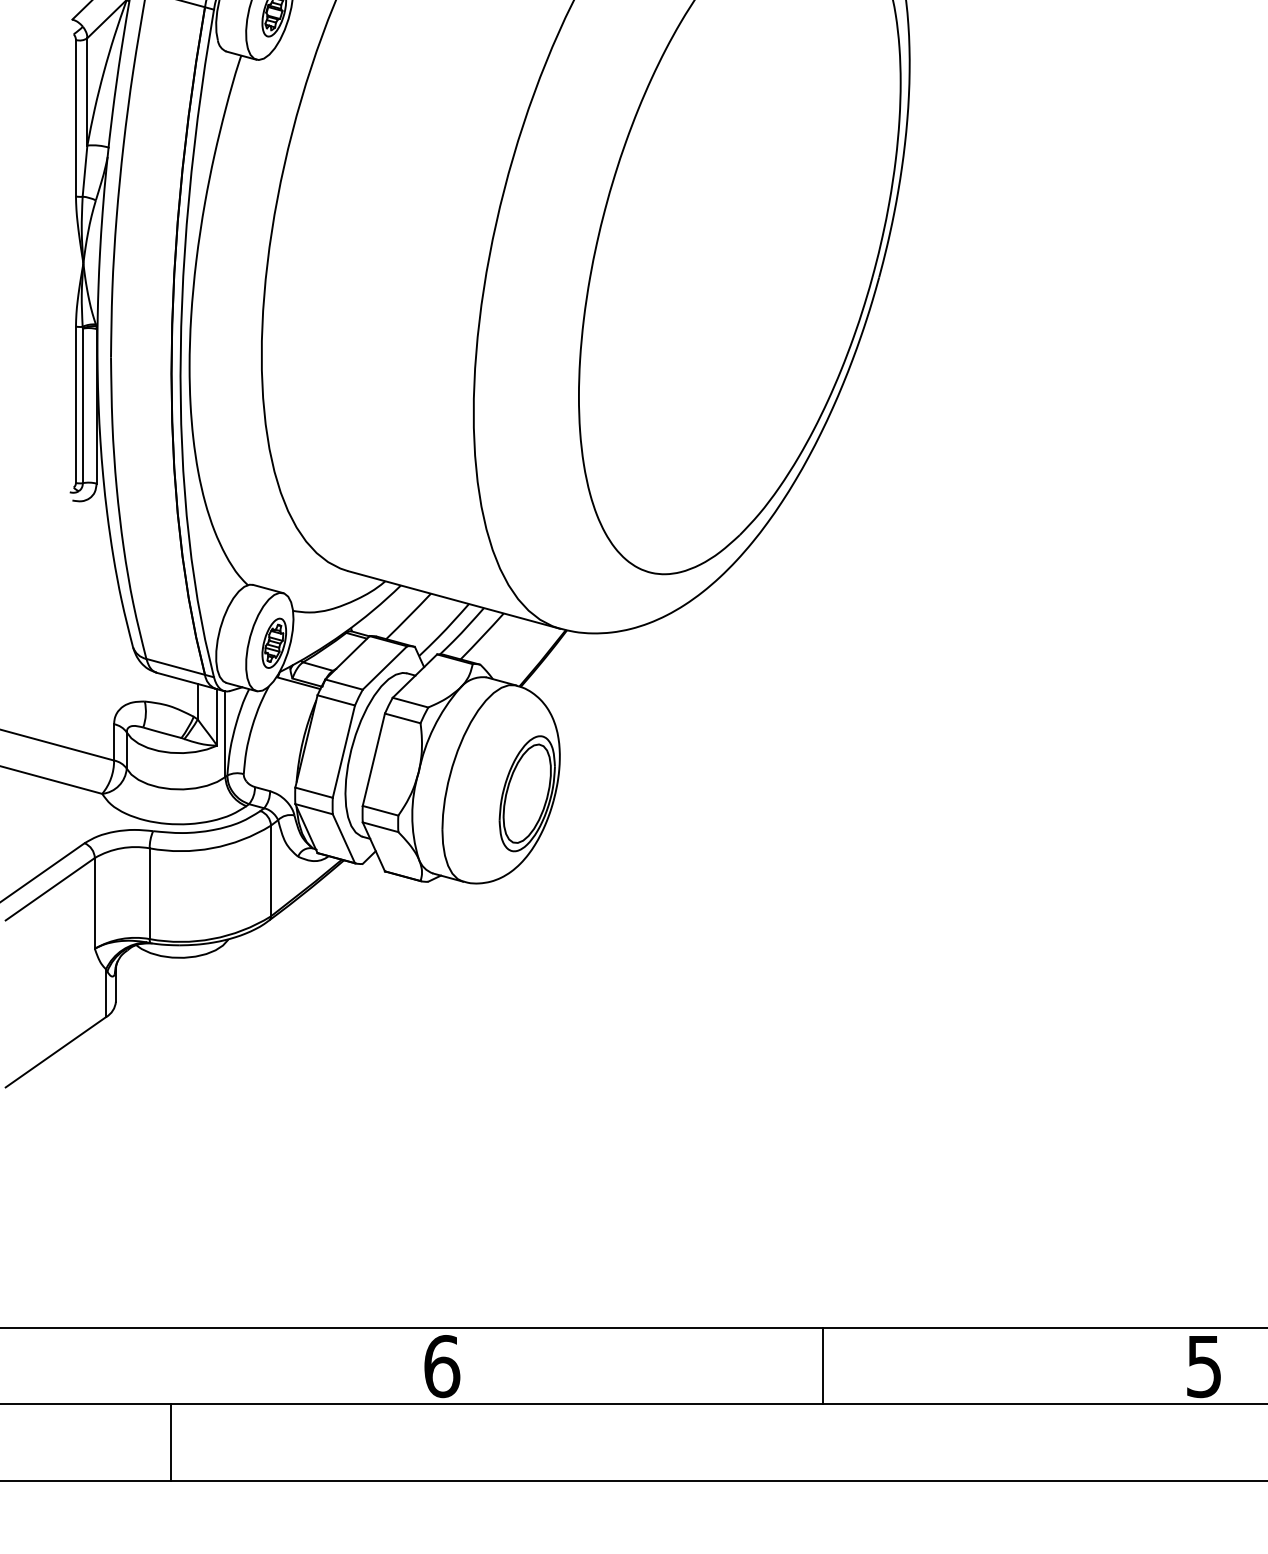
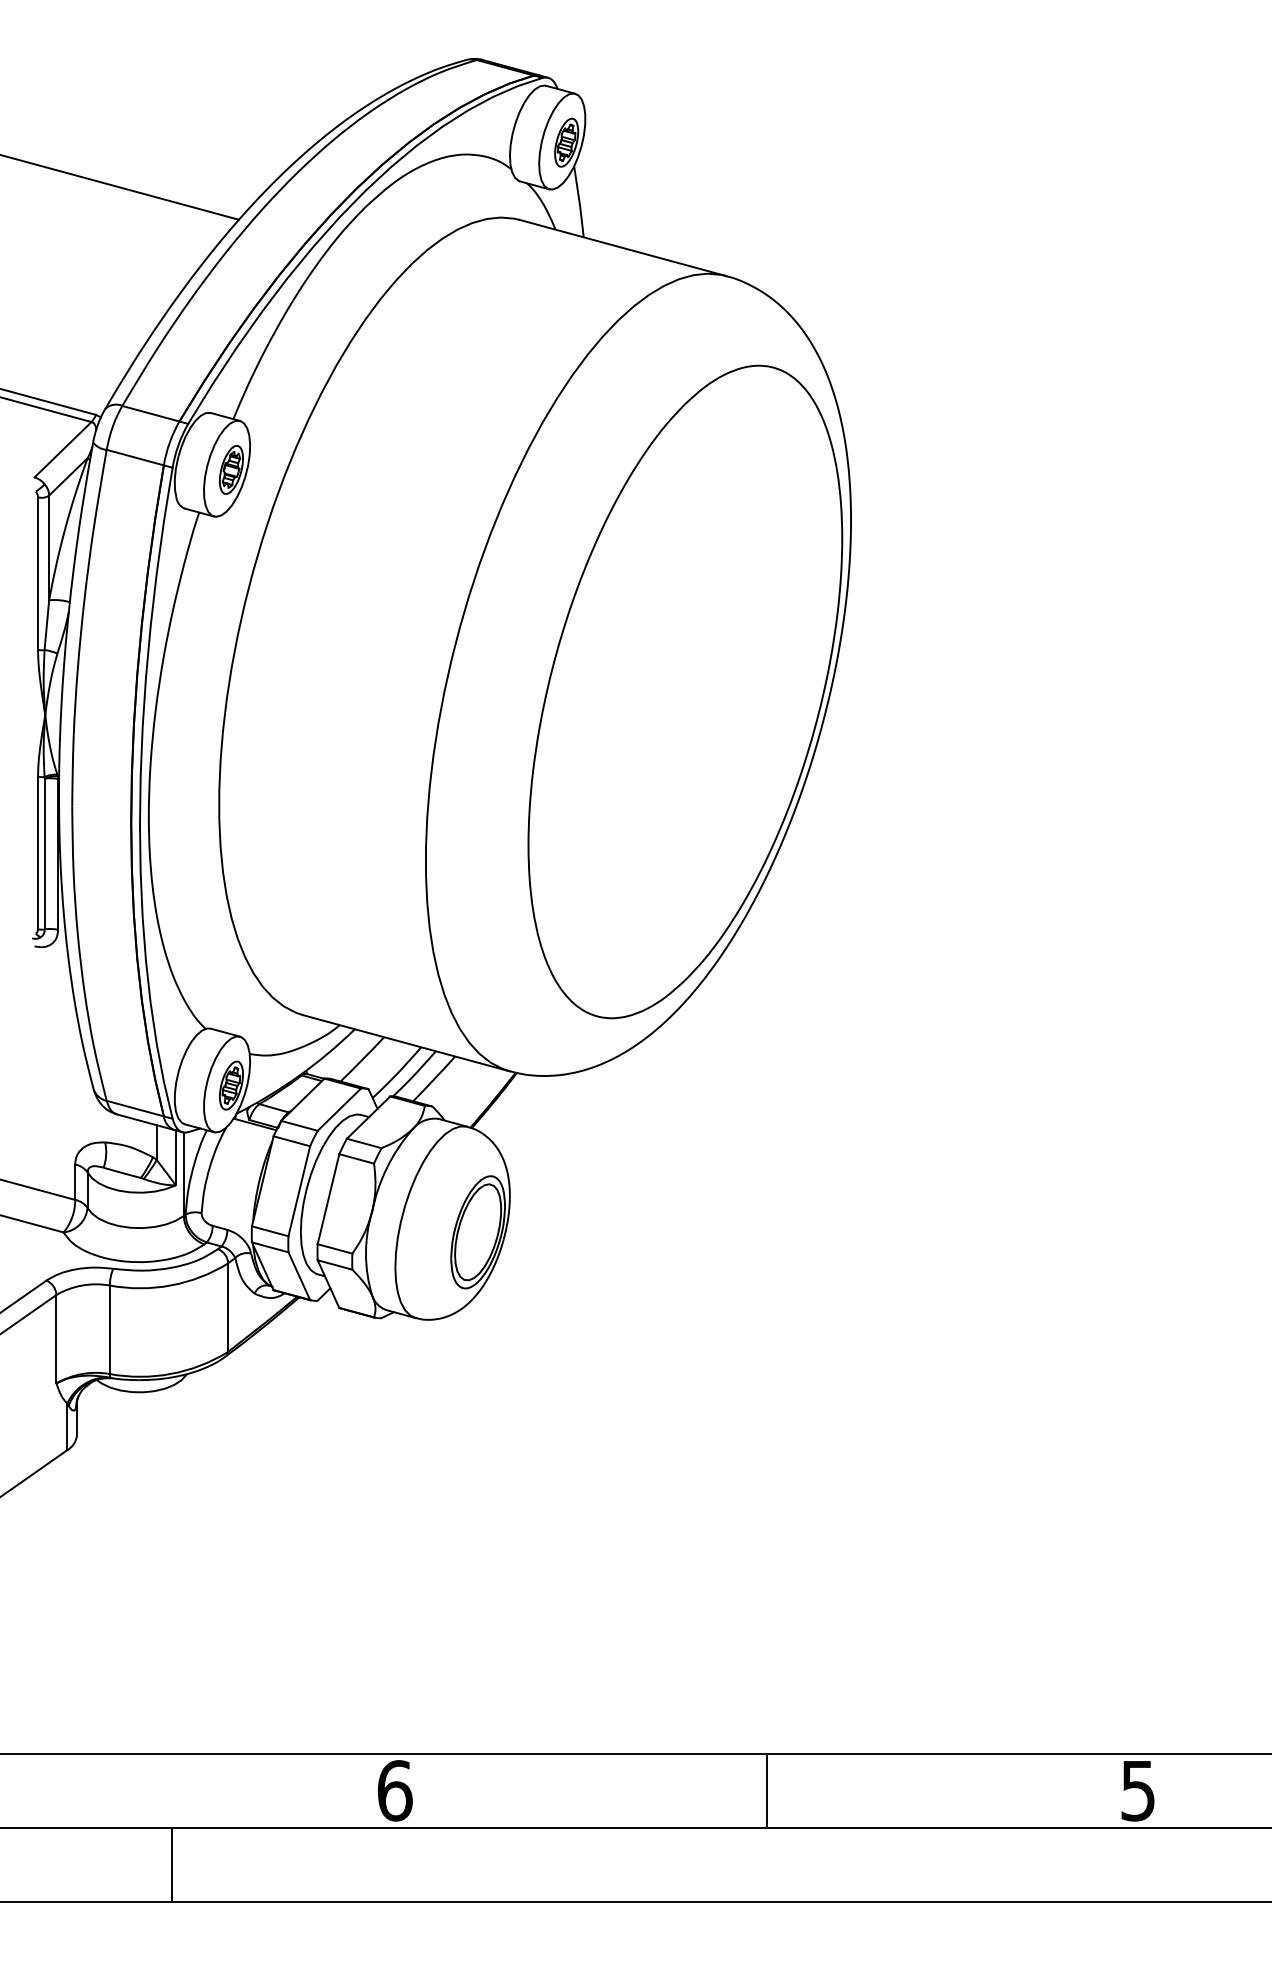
line: (170, 1442) -> (172, 1864), moved

